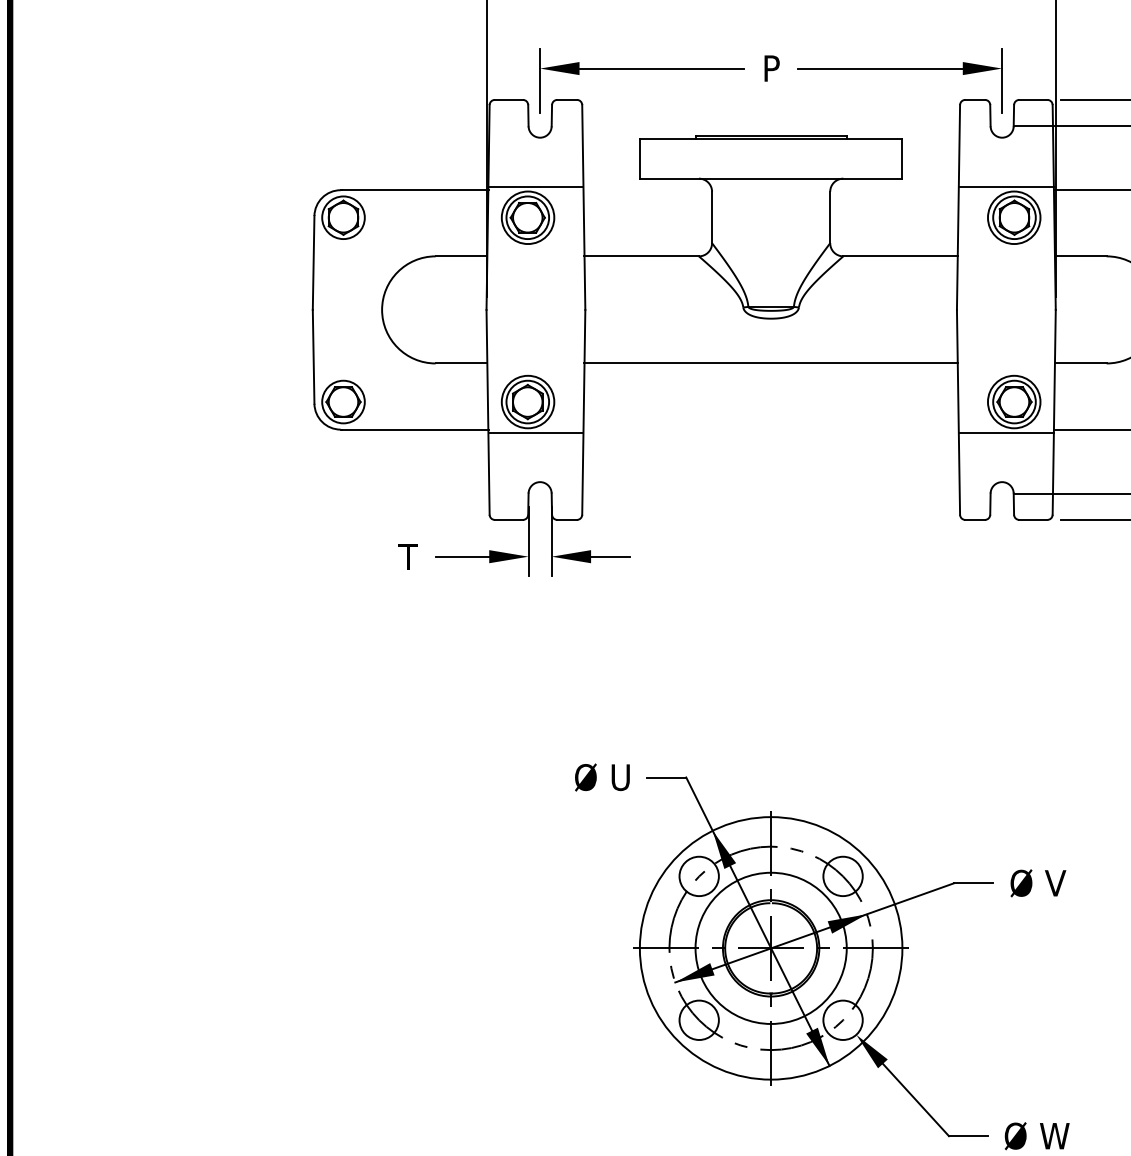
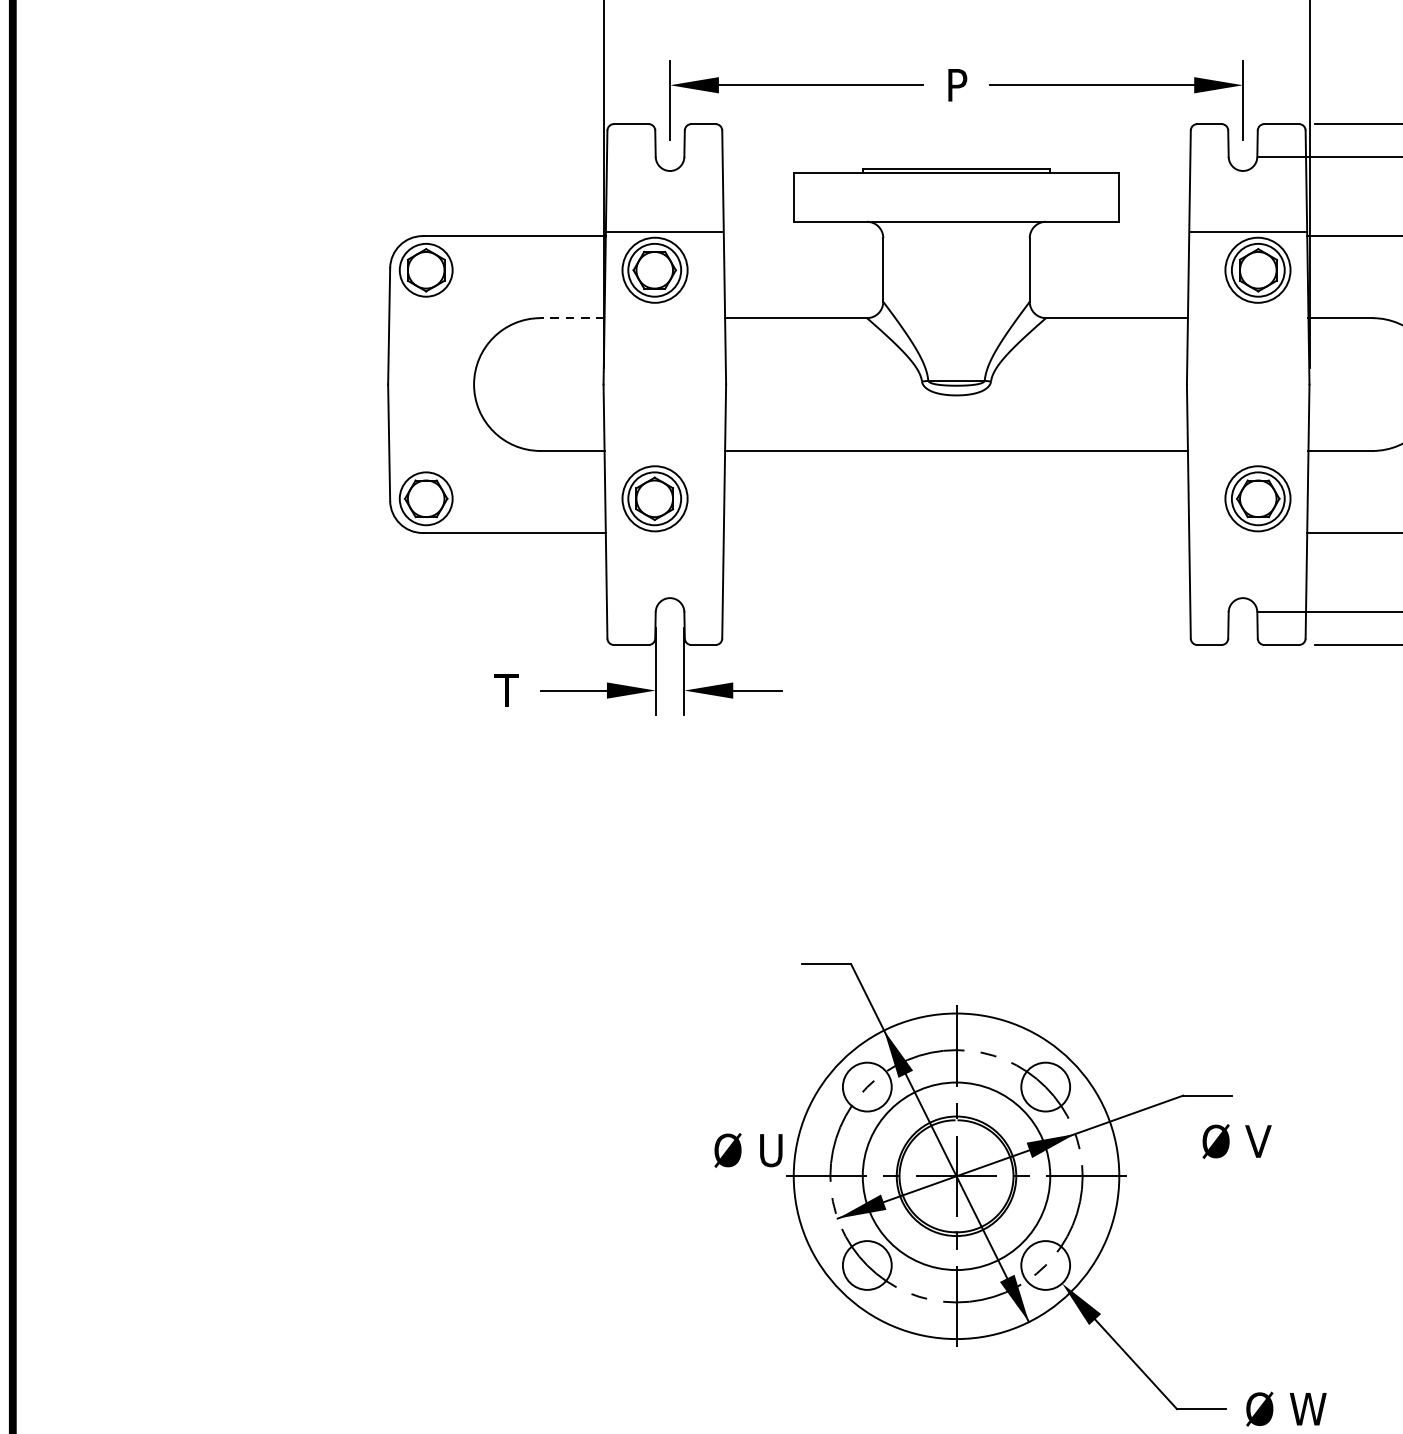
line: (461, 256) -> (572, 318), solid -> dashed
line: (535, 432) -> (664, 536), removed
line: (1006, 432) -> (1248, 536), removed
text: (602, 777) -> (748, 1150), moved
text: (1038, 883) -> (1237, 1141), moved

